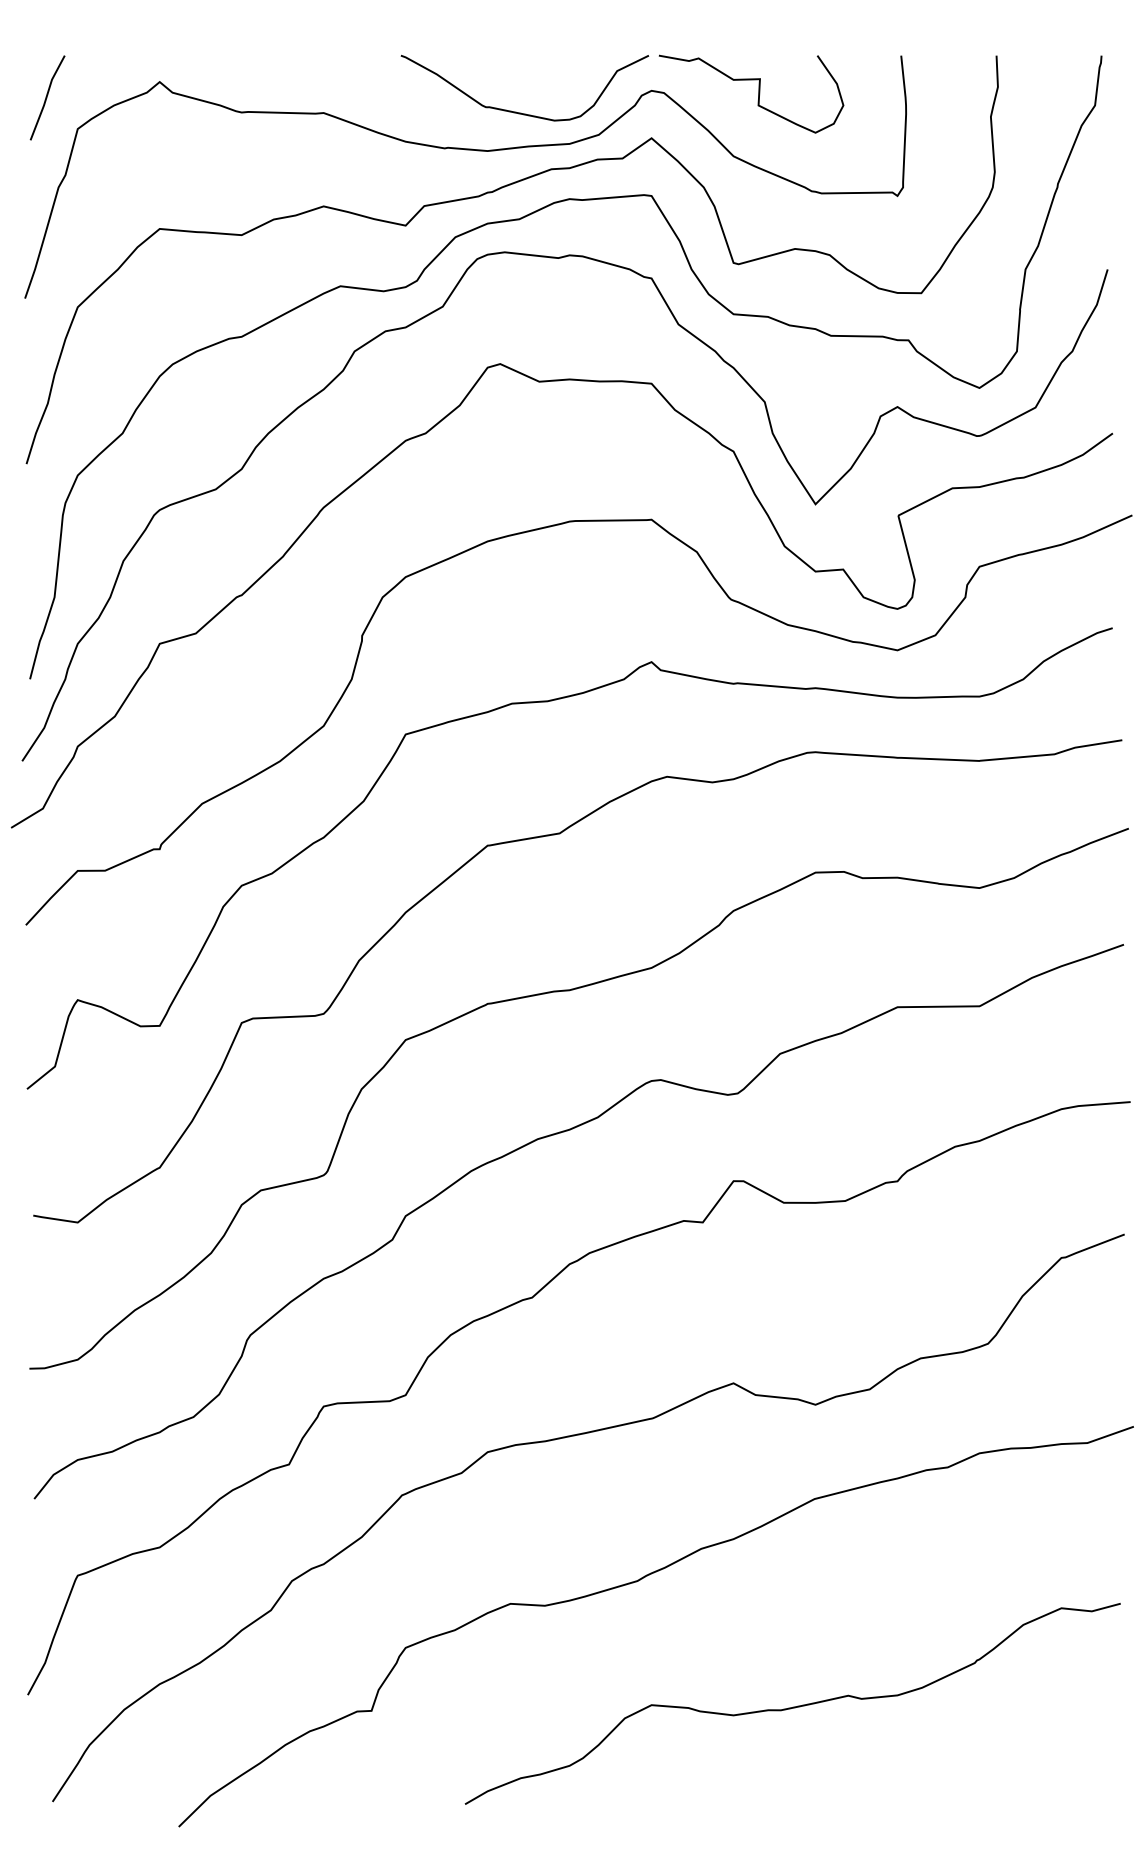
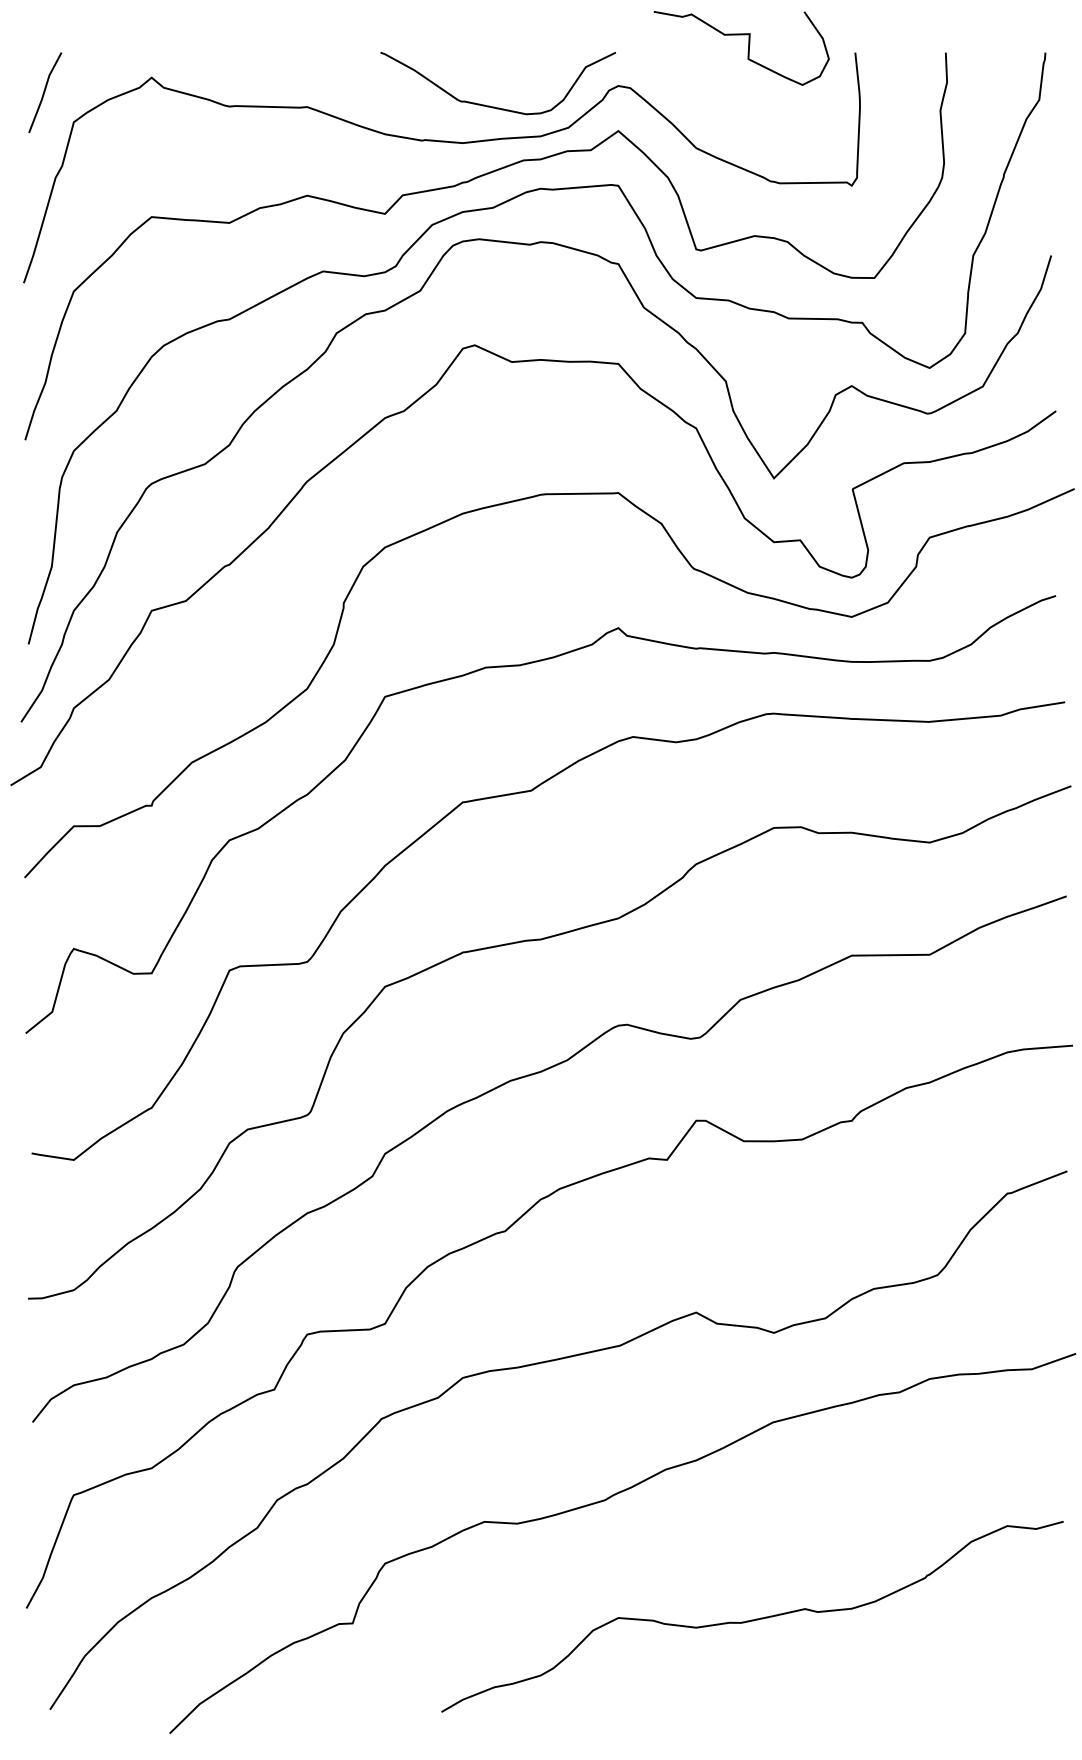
curve: (758, 93) -> (748, 47), moved

